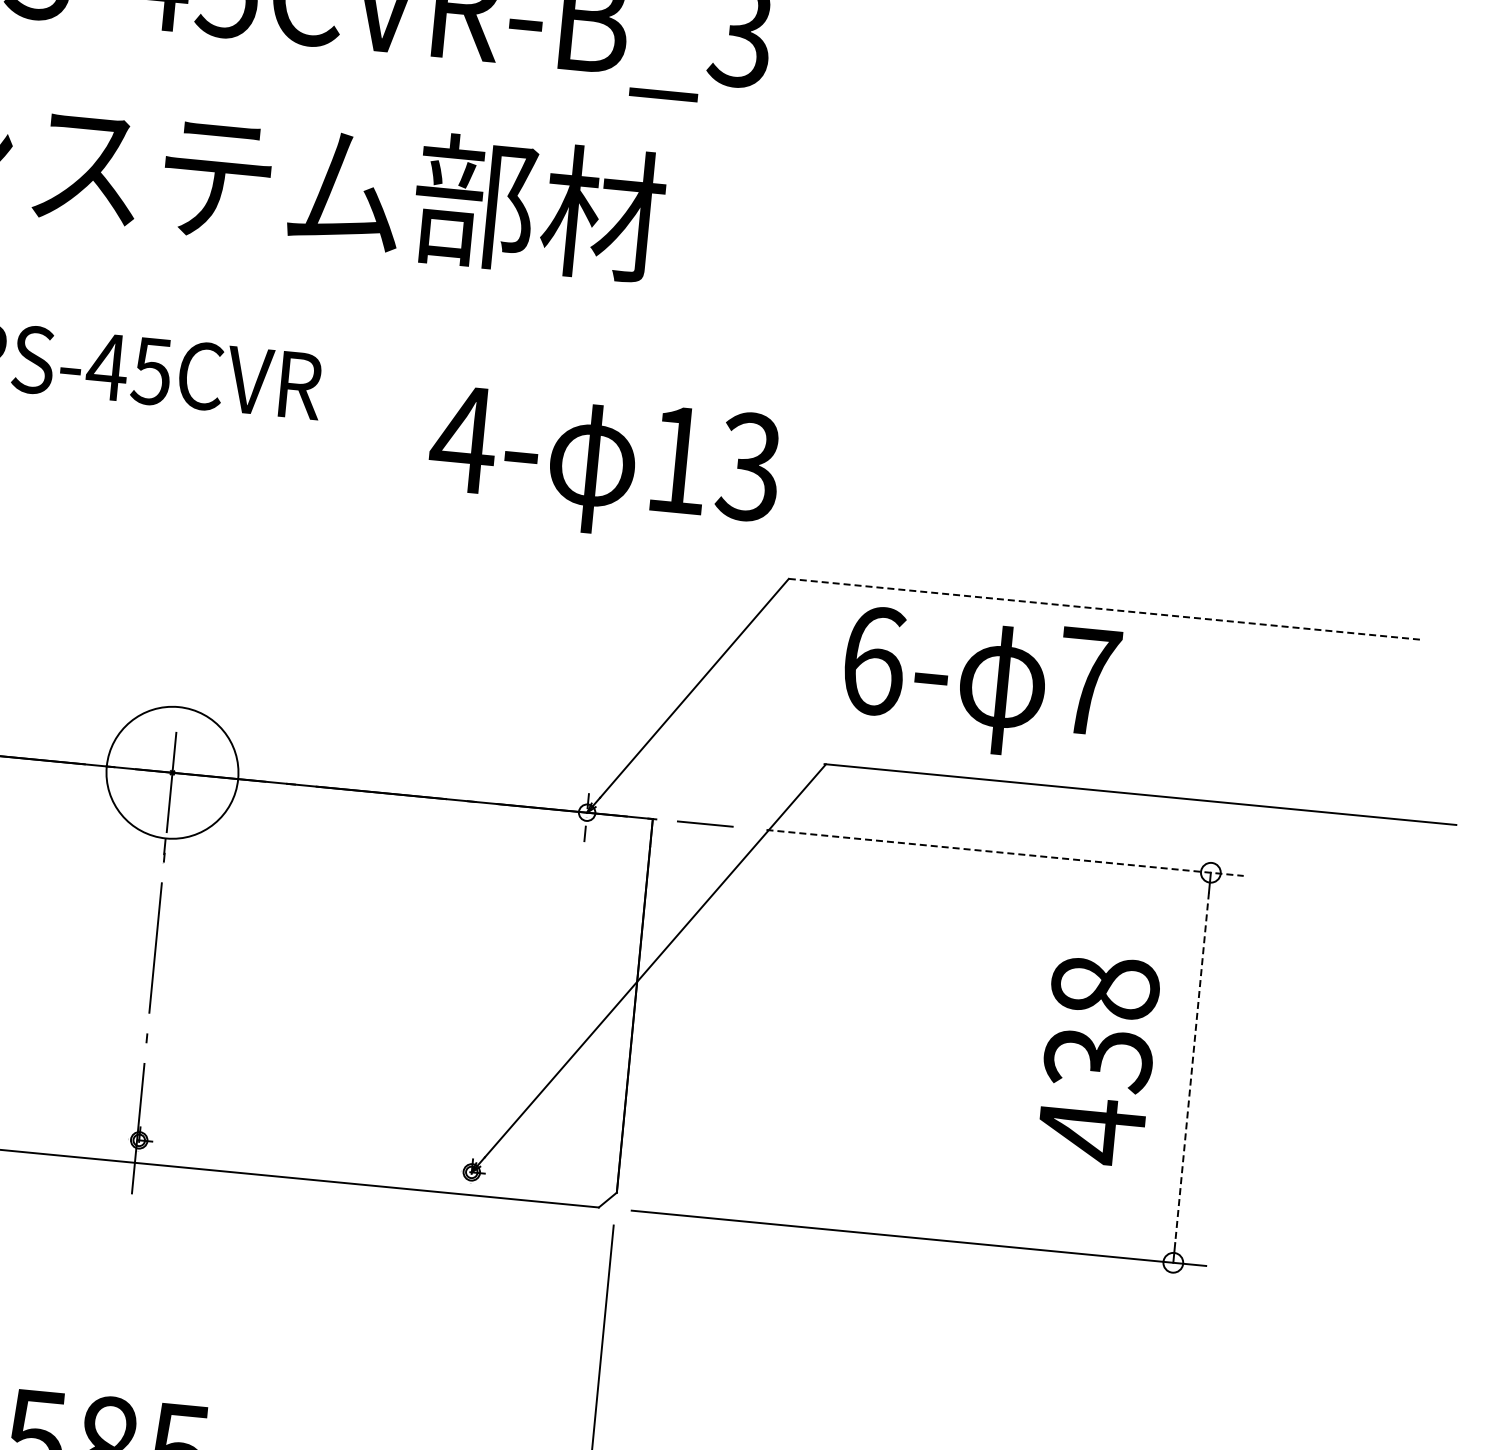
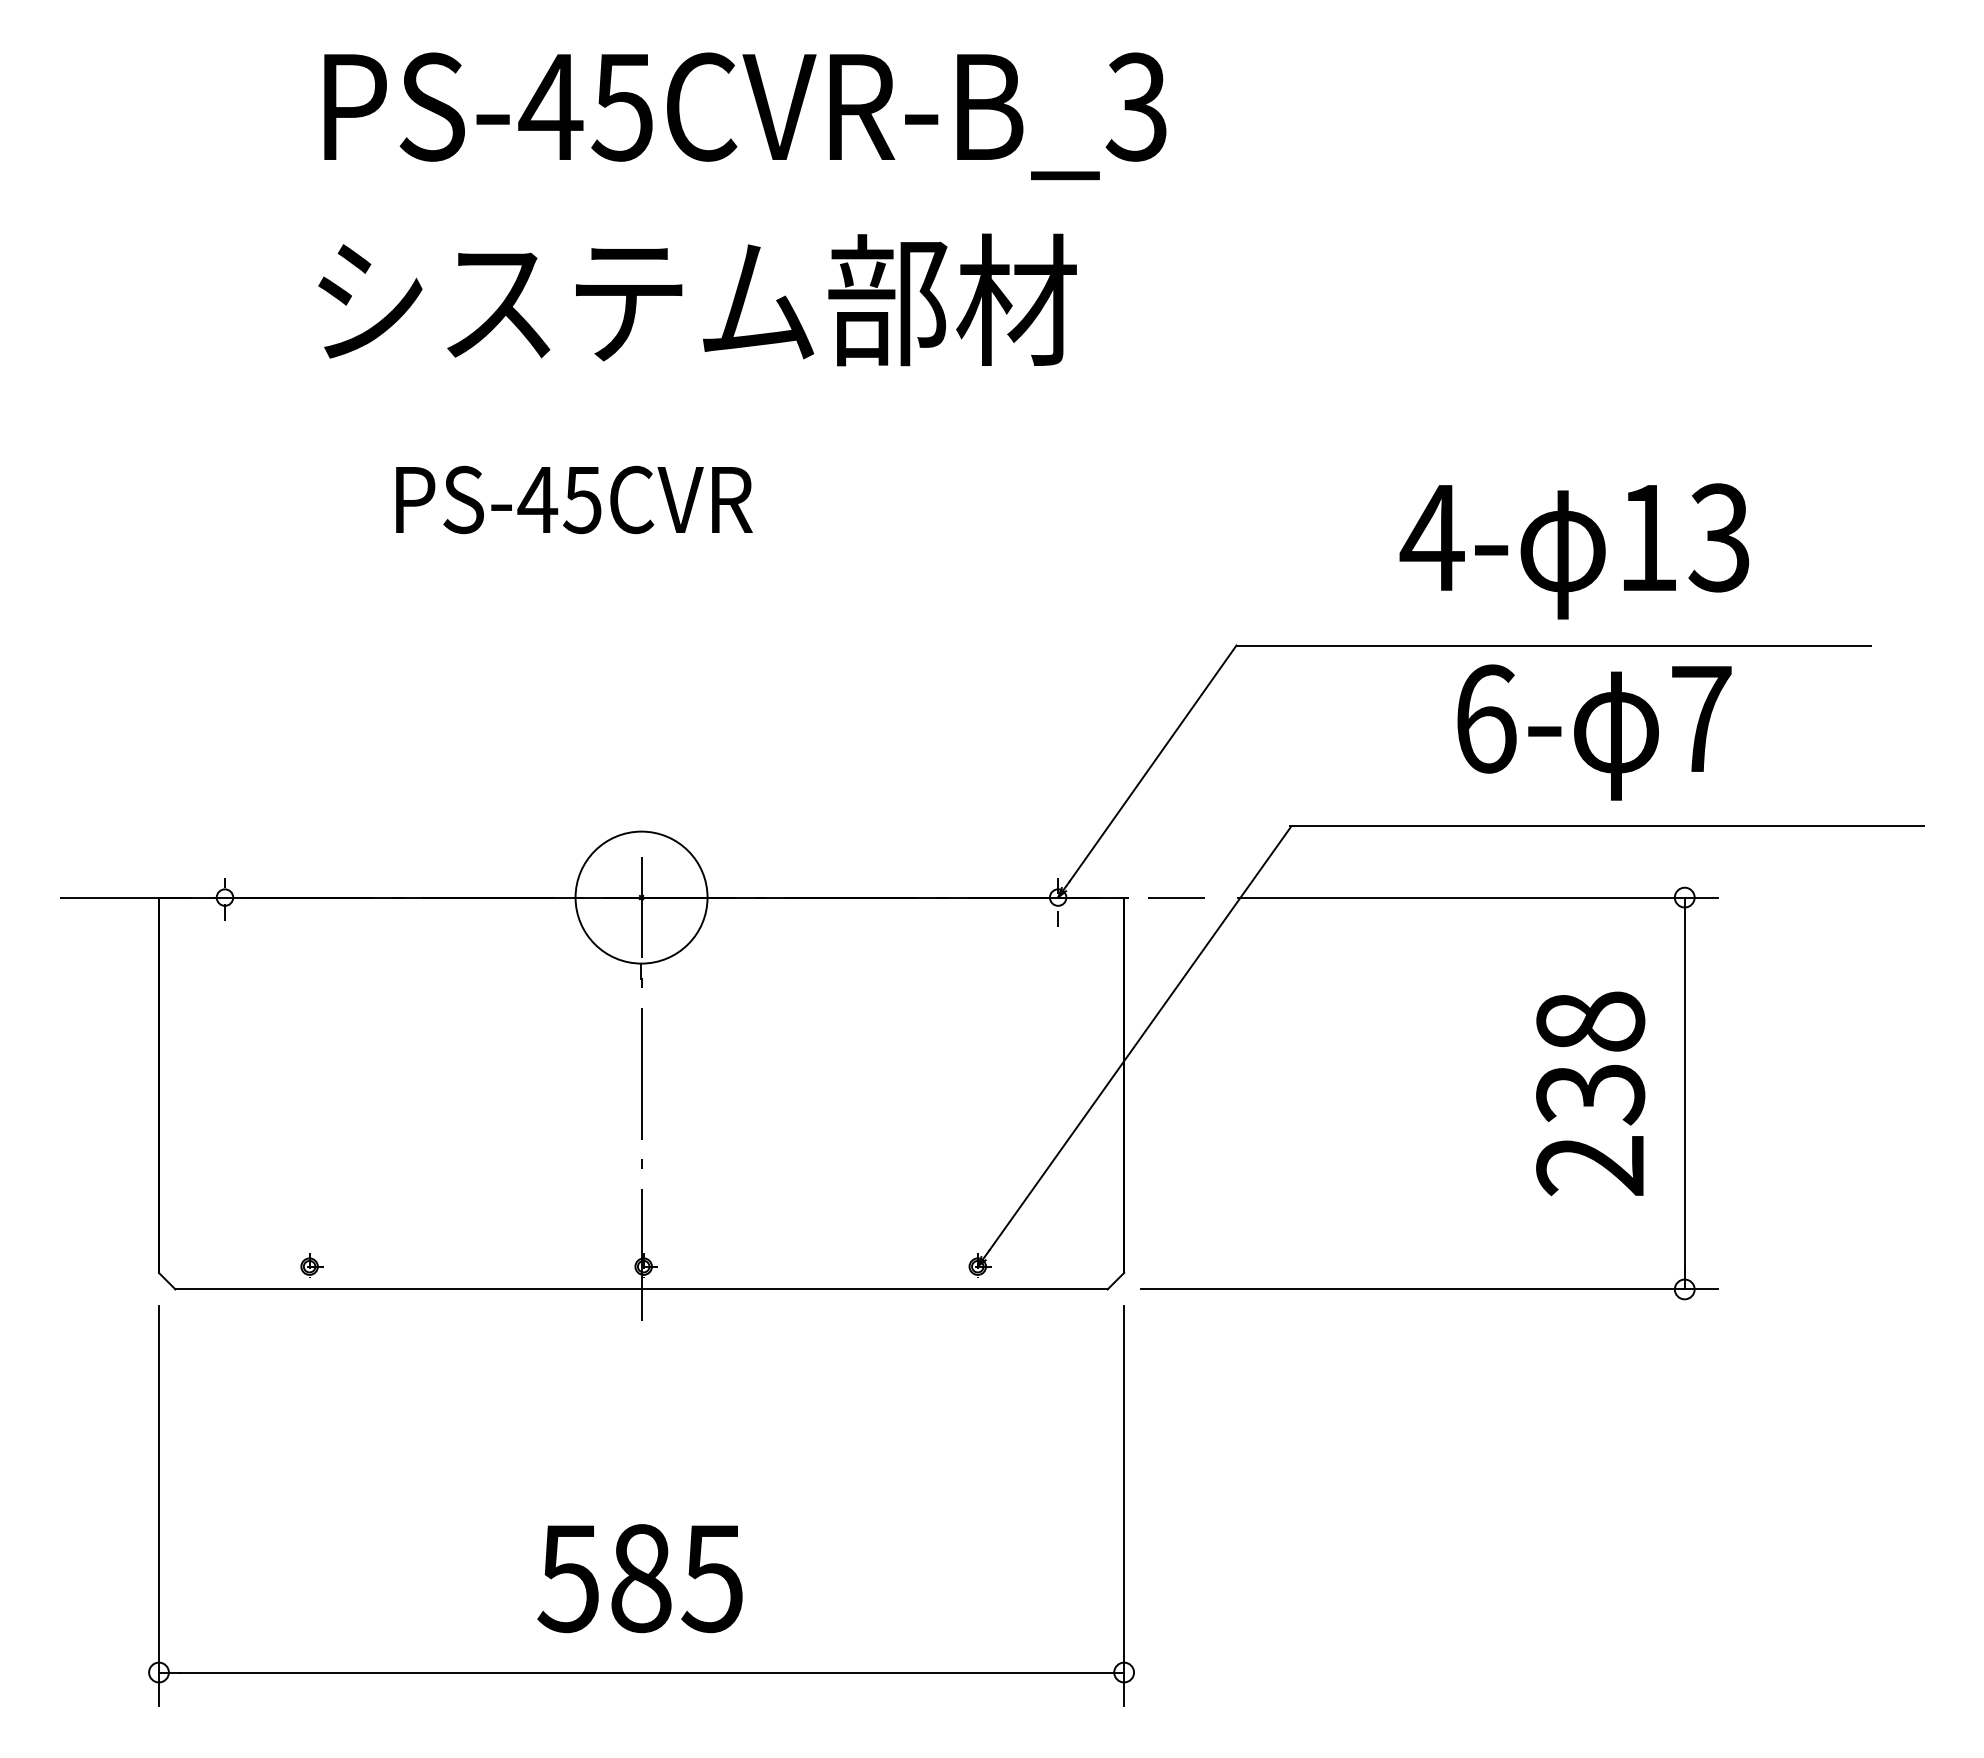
text: (603, 466) -> (1574, 551), moved
line: (1105, 609) -> (1554, 645), dashed -> solid
text: (980, 684) -> (1594, 732), moved
line: (1005, 852) -> (1478, 897), dashed -> solid
line: (1191, 1068) -> (1684, 1094), dashed -> solid
text: (1090, 1130) -> (1589, 1165), 438 -> 238

